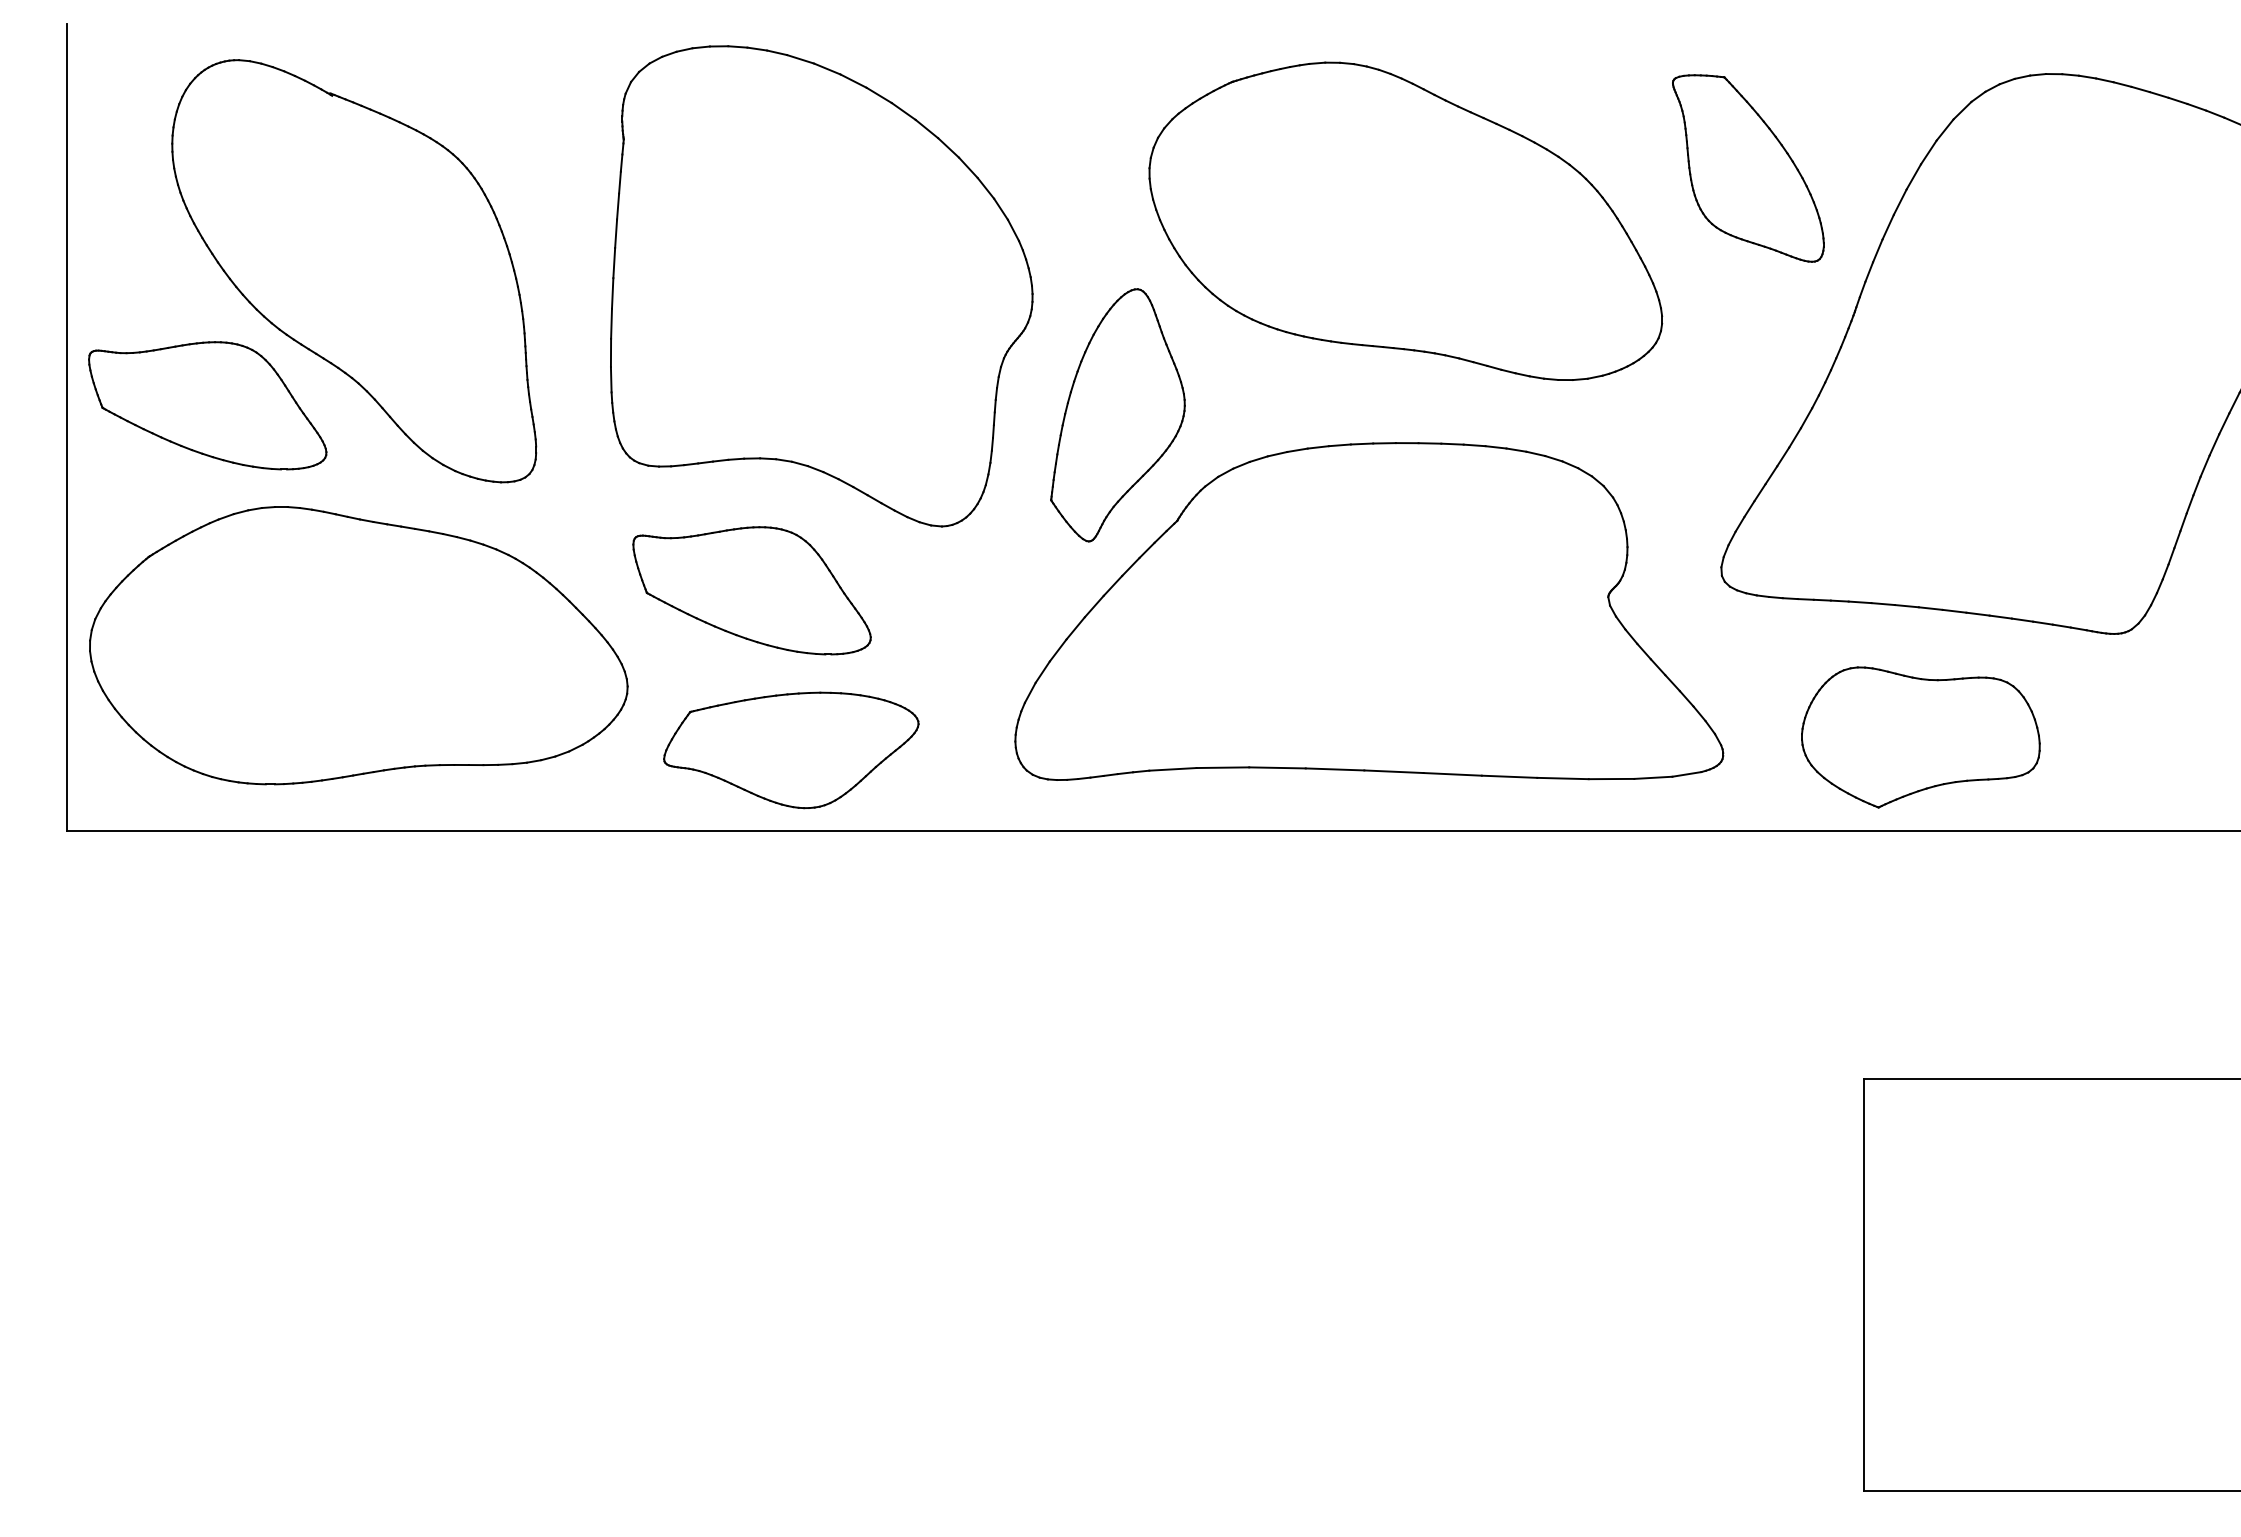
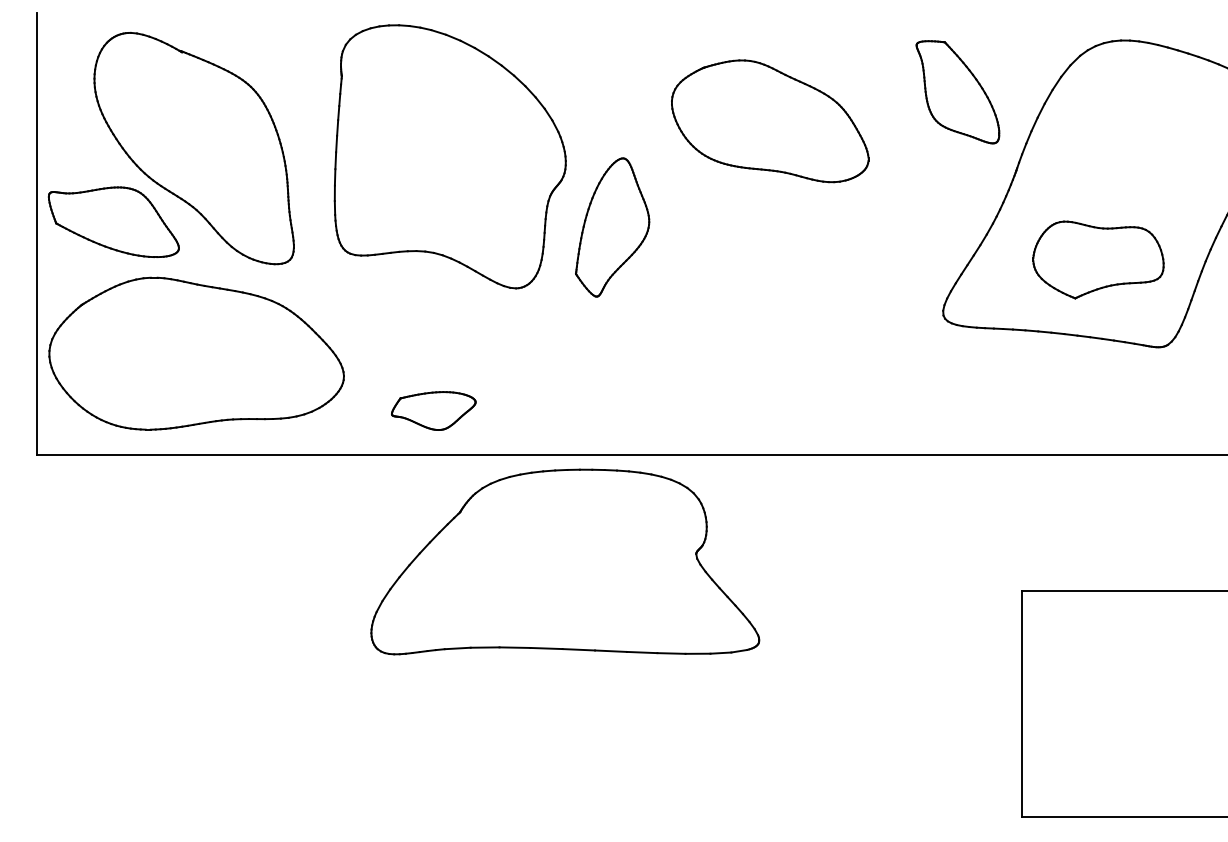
part: (1404, 221) -> (769, 121), size x0.7
part: (752, 590) -> (412, 323), removed
part: (1369, 610) -> (565, 561), moved
part: (1920, 736) -> (1098, 259), moved
part: (791, 749) -> (433, 410), size x0.6

